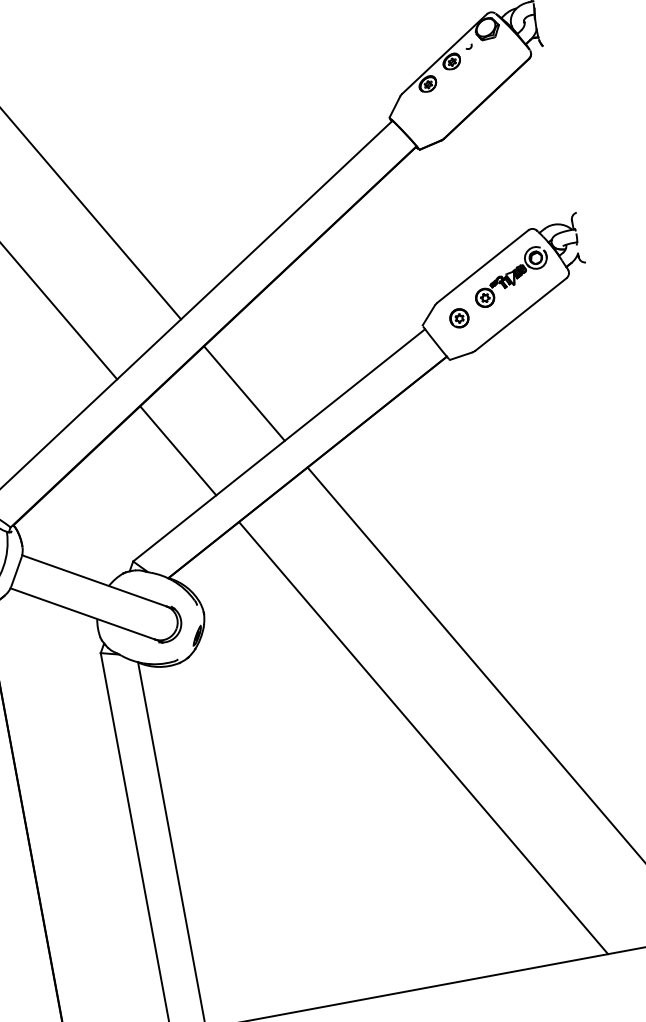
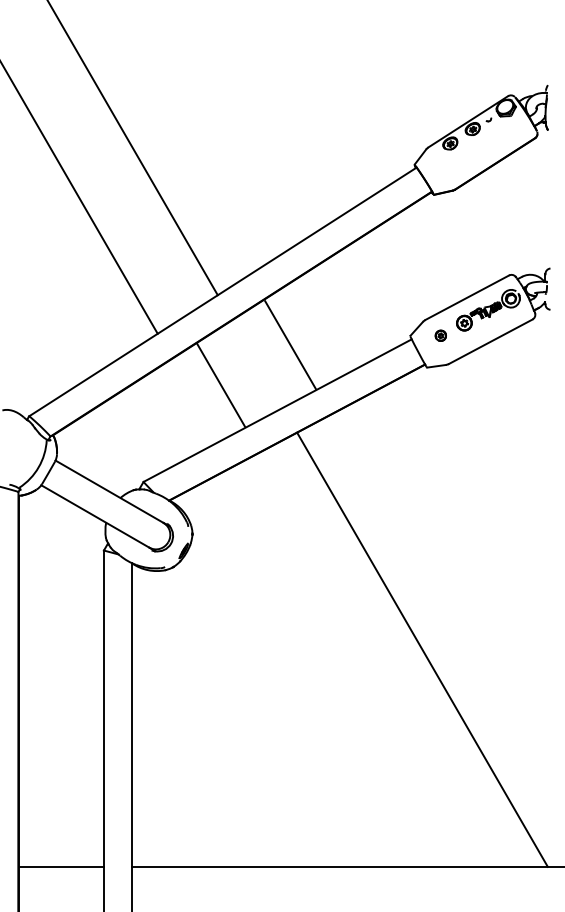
part: (458, 318) -> (440, 335), size x0.7
line: (244, 392) -> (290, 344), moved
line: (177, 450) -> (220, 384), moved
line: (423, 738) -> (349, 666), removed

